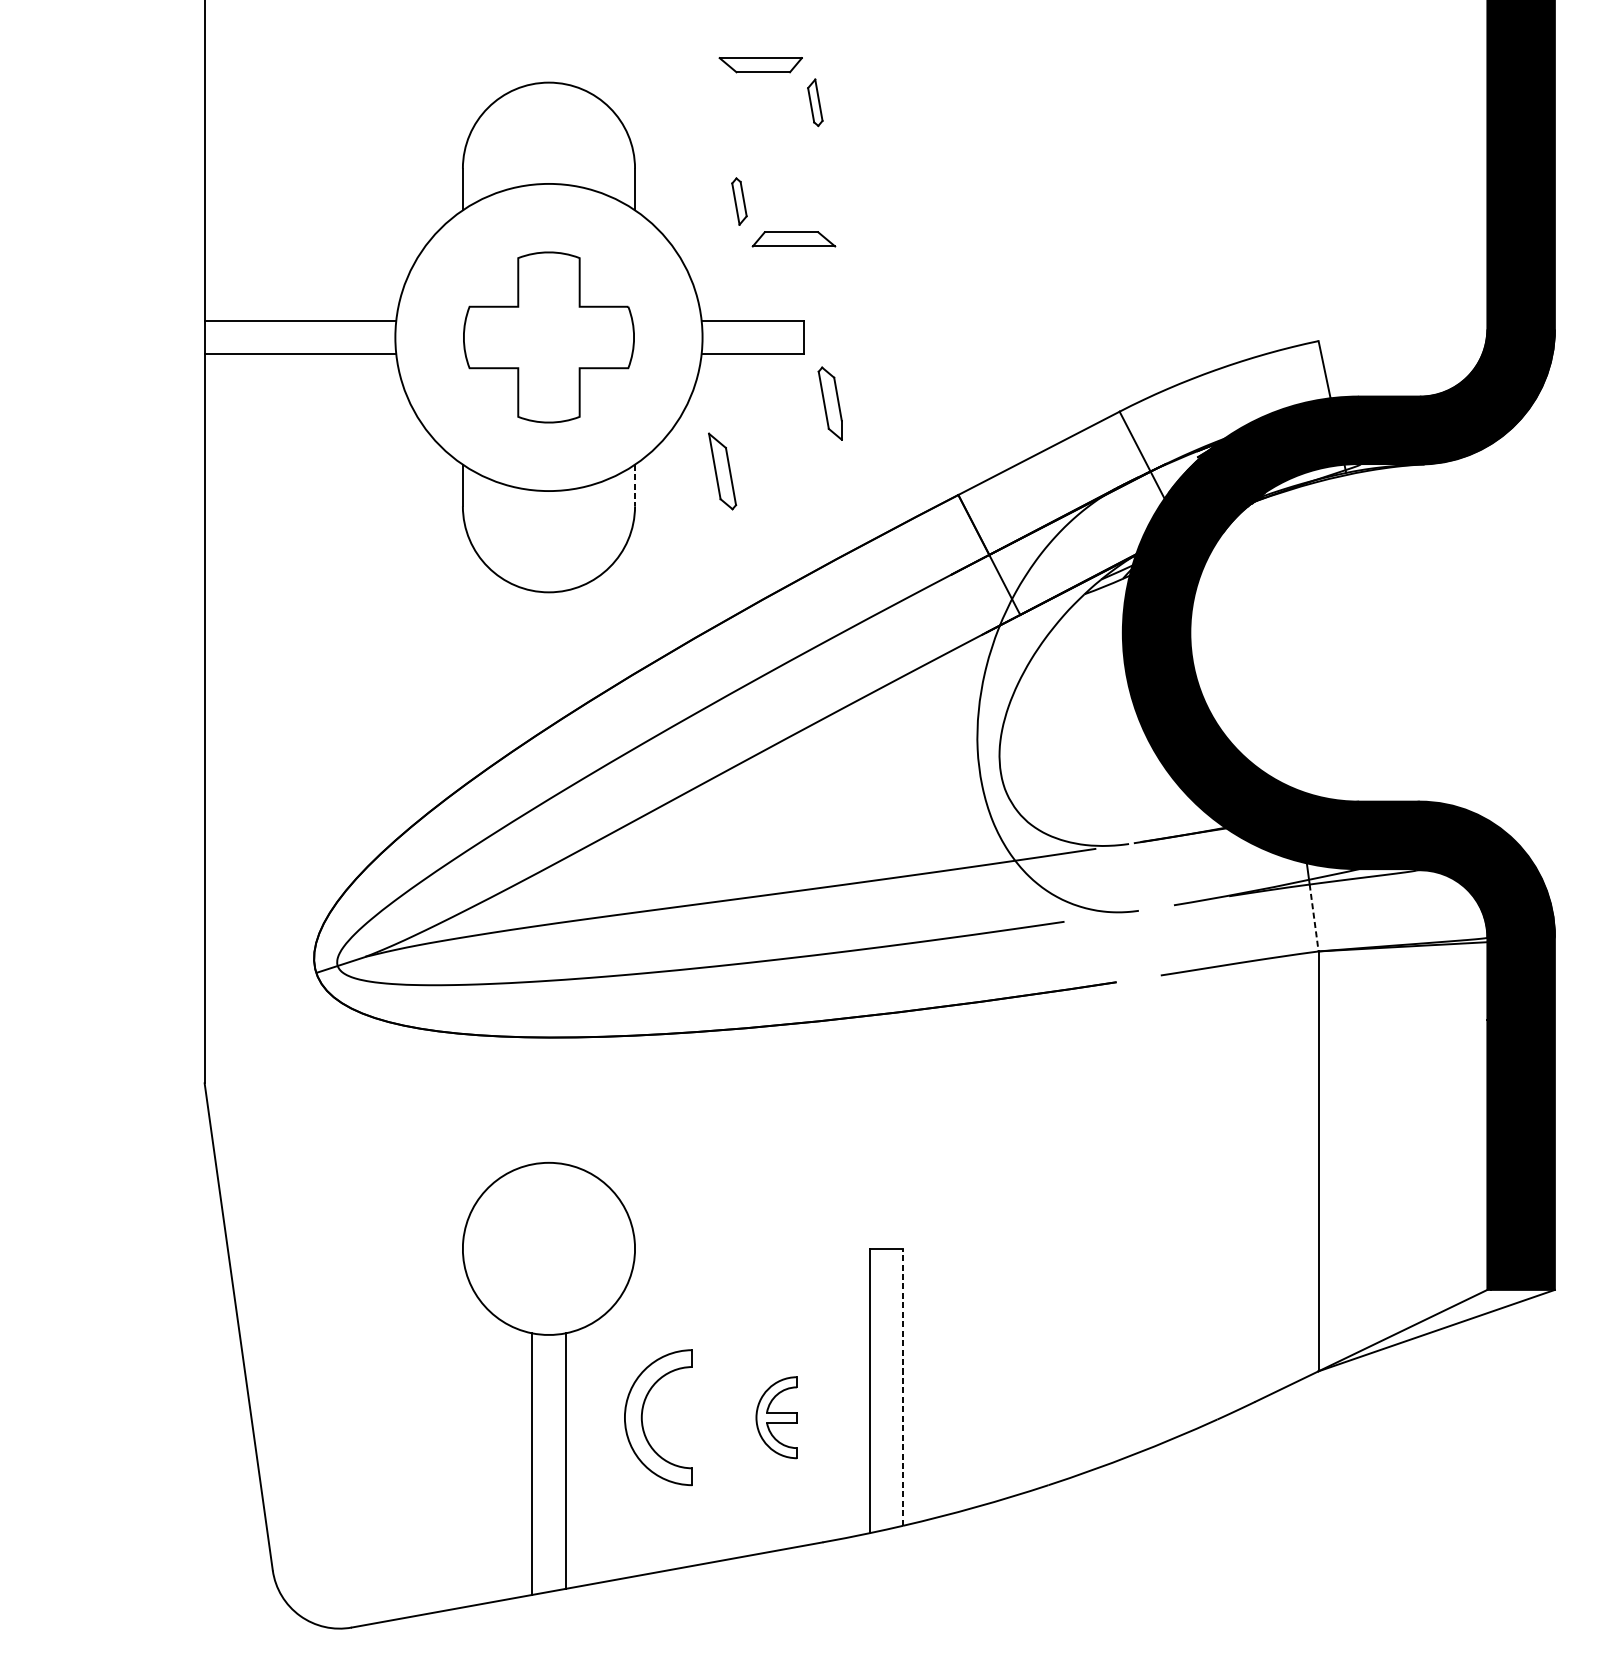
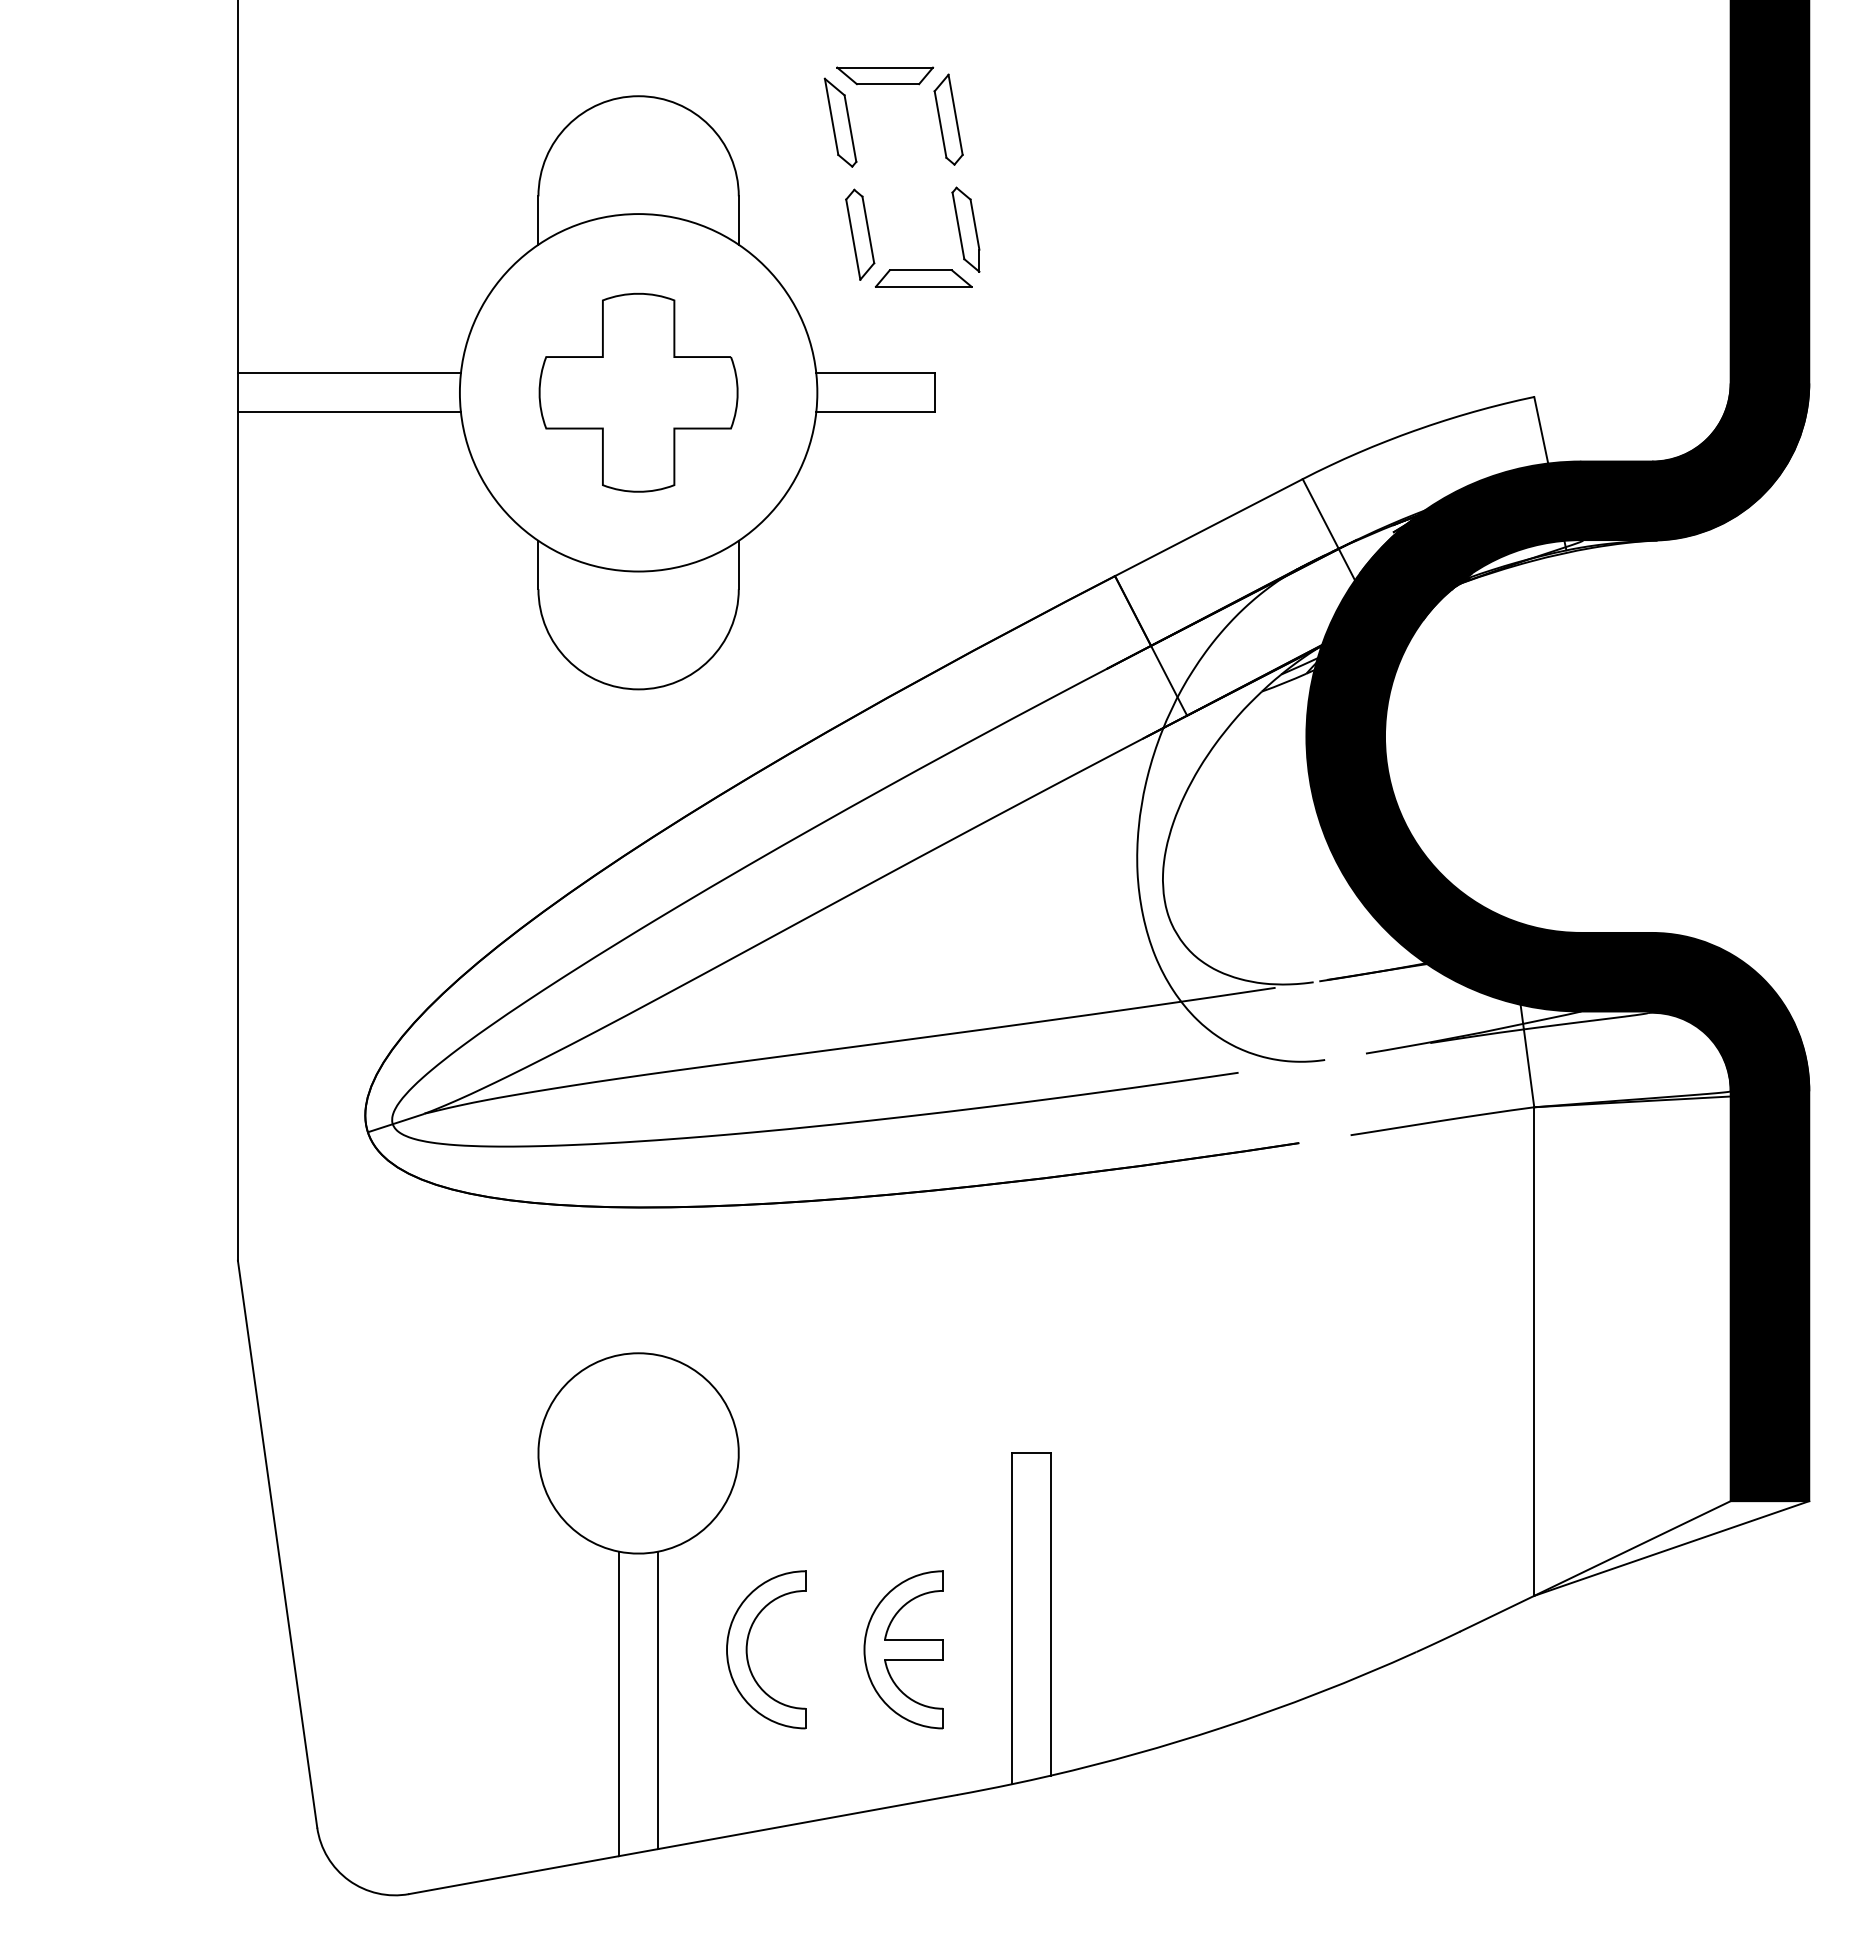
part: (815, 102) -> (948, 119), size x1.67
part: (739, 201) -> (860, 234), size x1.67
part: (829, 403) -> (965, 229), moved
part: (722, 471) -> (840, 122), moved
line: (634, 485) -> (738, 565), dashed -> solid
line: (1314, 918) -> (1529, 1068), dashed -> solid
line: (903, 1387) -> (1051, 1614), dashed -> solid
part: (776, 1417) -> (903, 1649), size x1.67

